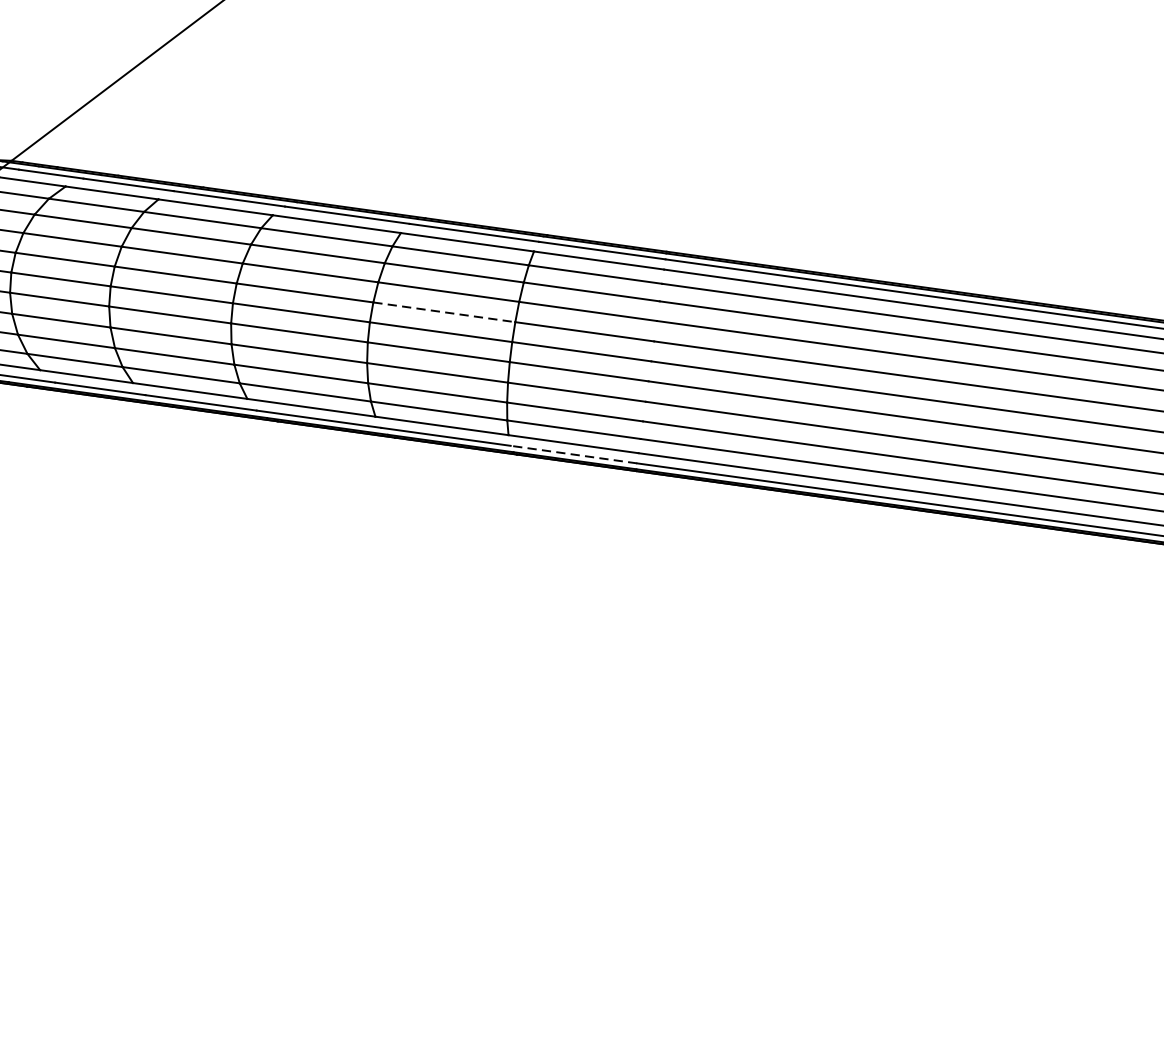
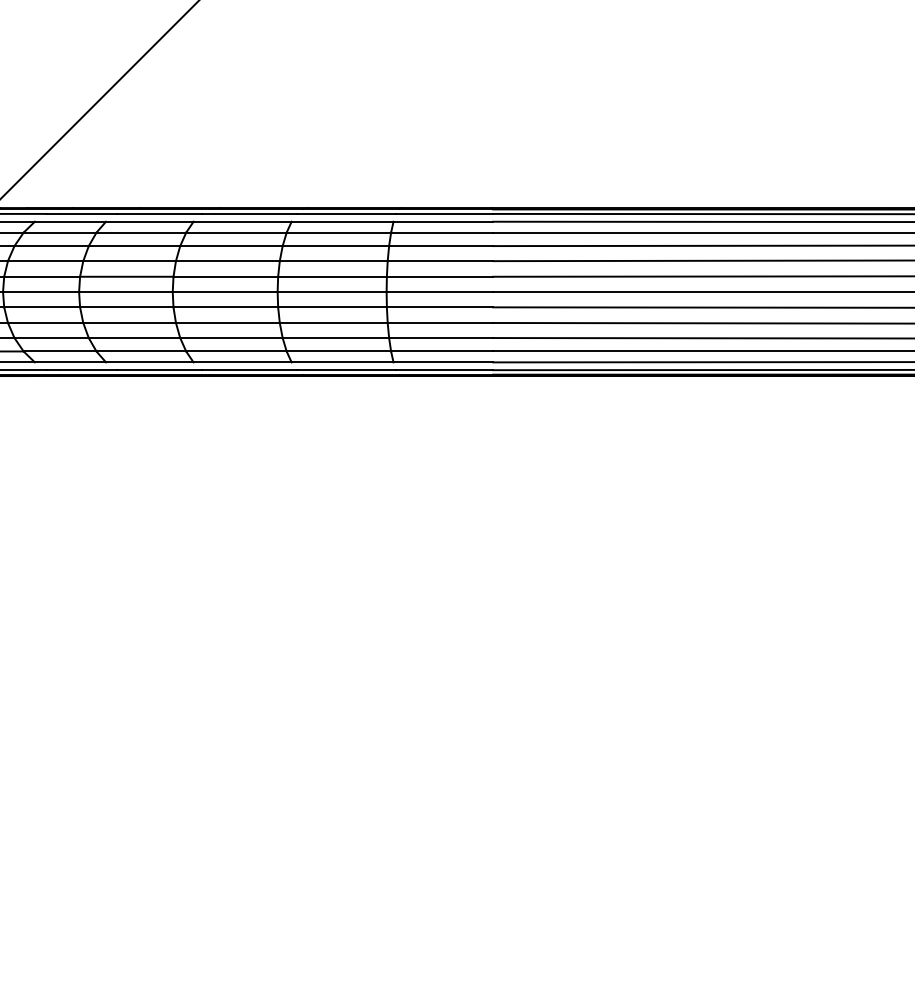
line: (445, 312) -> (333, 276), dashed -> solid
line: (573, 454) -> (444, 370), dashed -> solid

